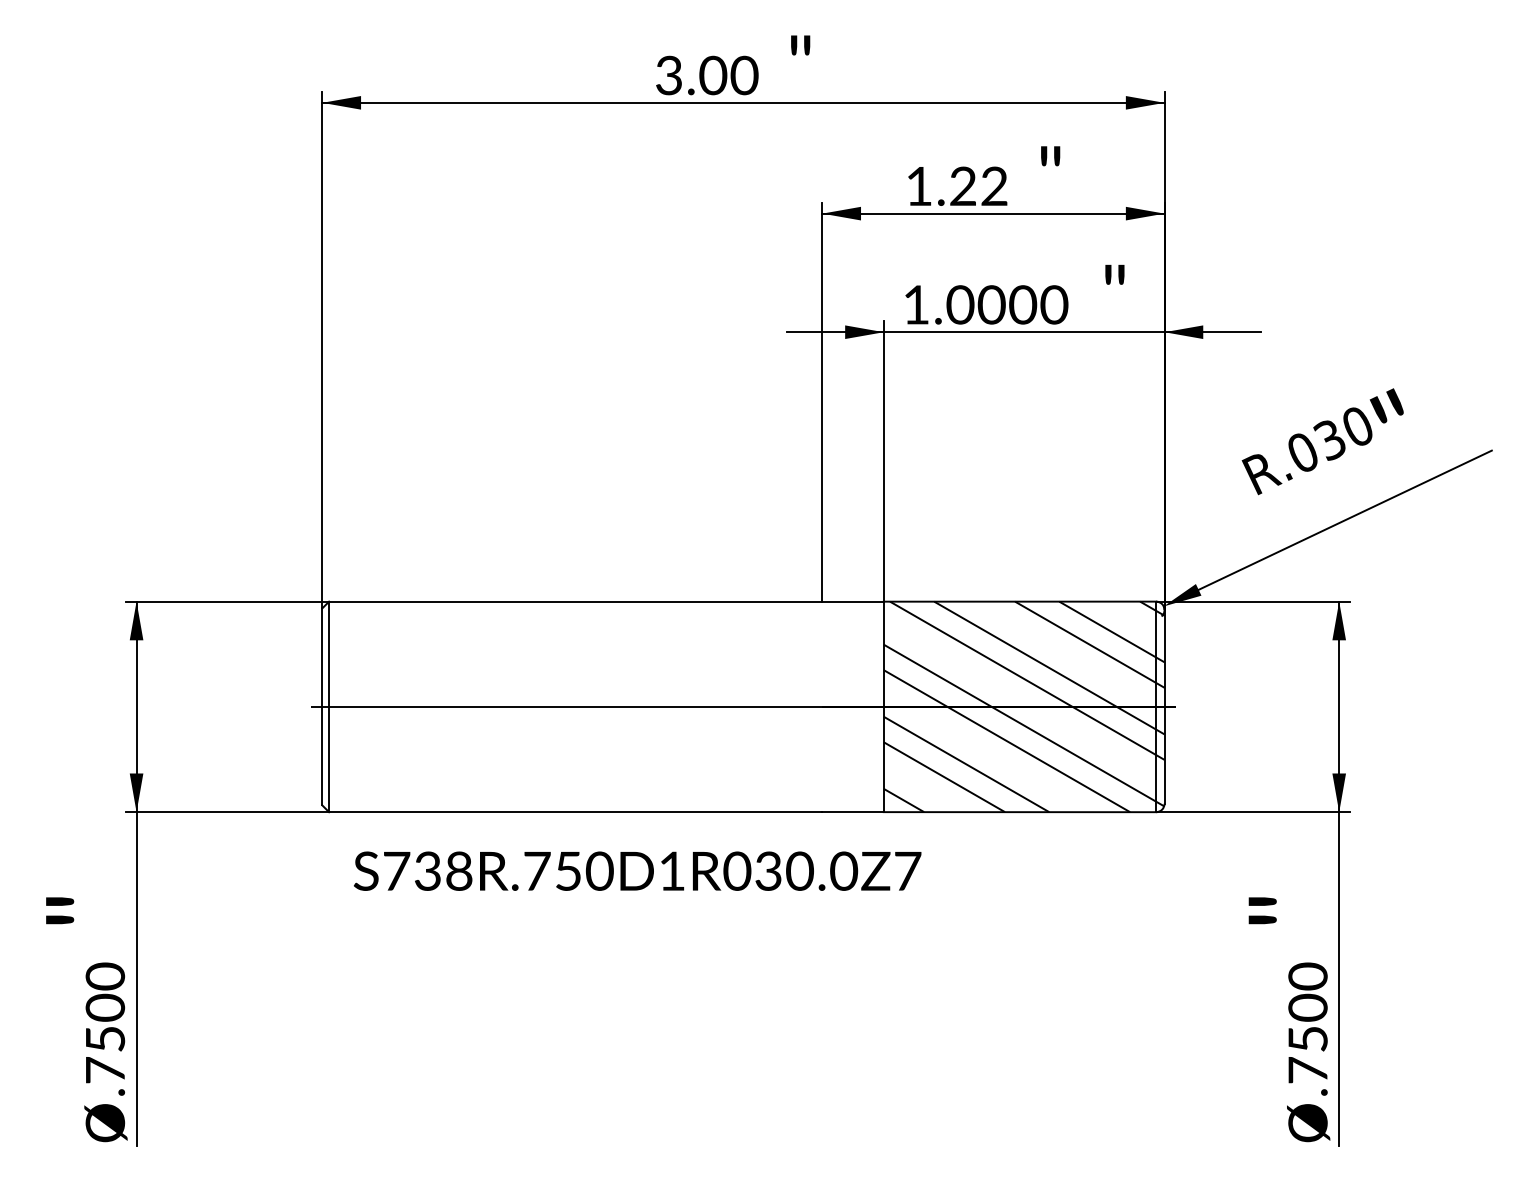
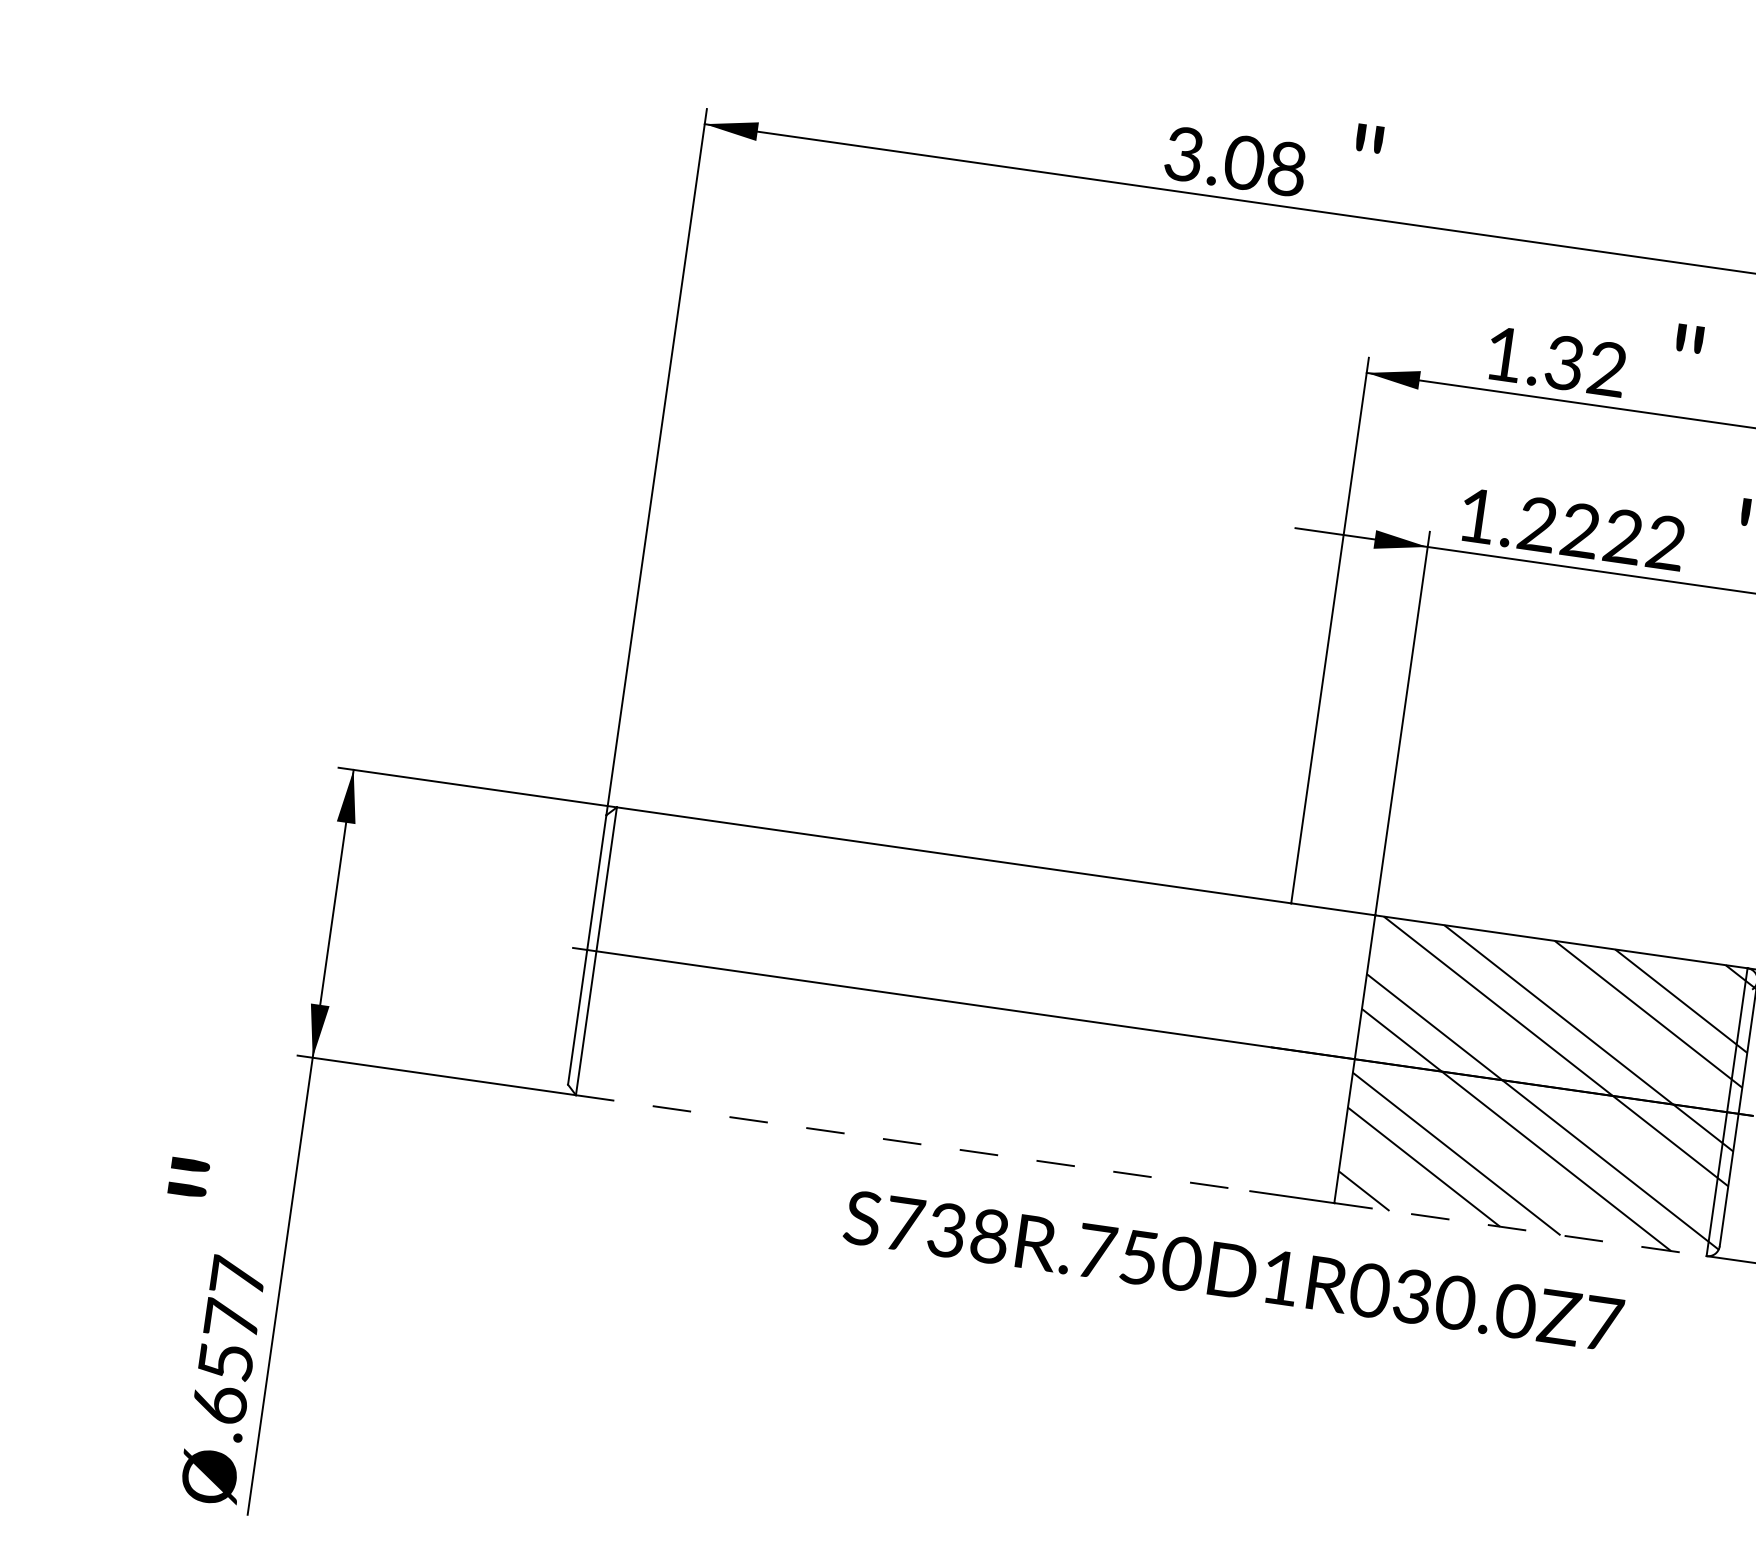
text: (744, 75) -> (1287, 168), 3.00 -> 3.08
text: (962, 187) -> (1563, 364), 1.22 -> 1.32
text: (1007, 304) -> (1602, 533), 1.0000 -> 1.2222
line: (575, 812) -> (912, 1143), solid -> dashed
line: (1020, 812) -> (1521, 1230), solid -> dashed
text: (637, 870) -> (1233, 1270), moved
text: (105, 1022) -> (229, 1339), .7500 -> .6577

